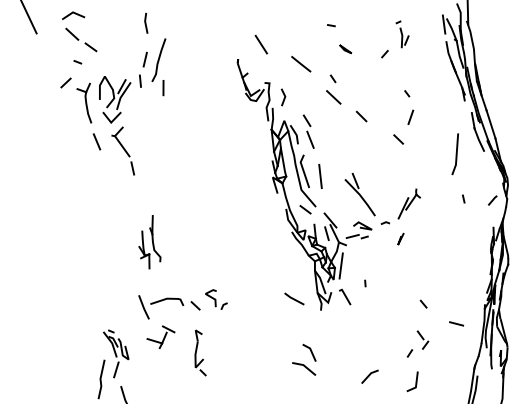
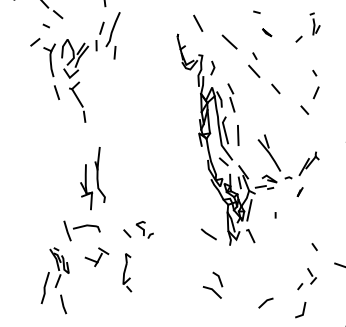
part: (149, 241) -> (93, 177), size x1.43
line: (365, 283) -> (275, 215), moved
part: (161, 307) -> (81, 232), moved

